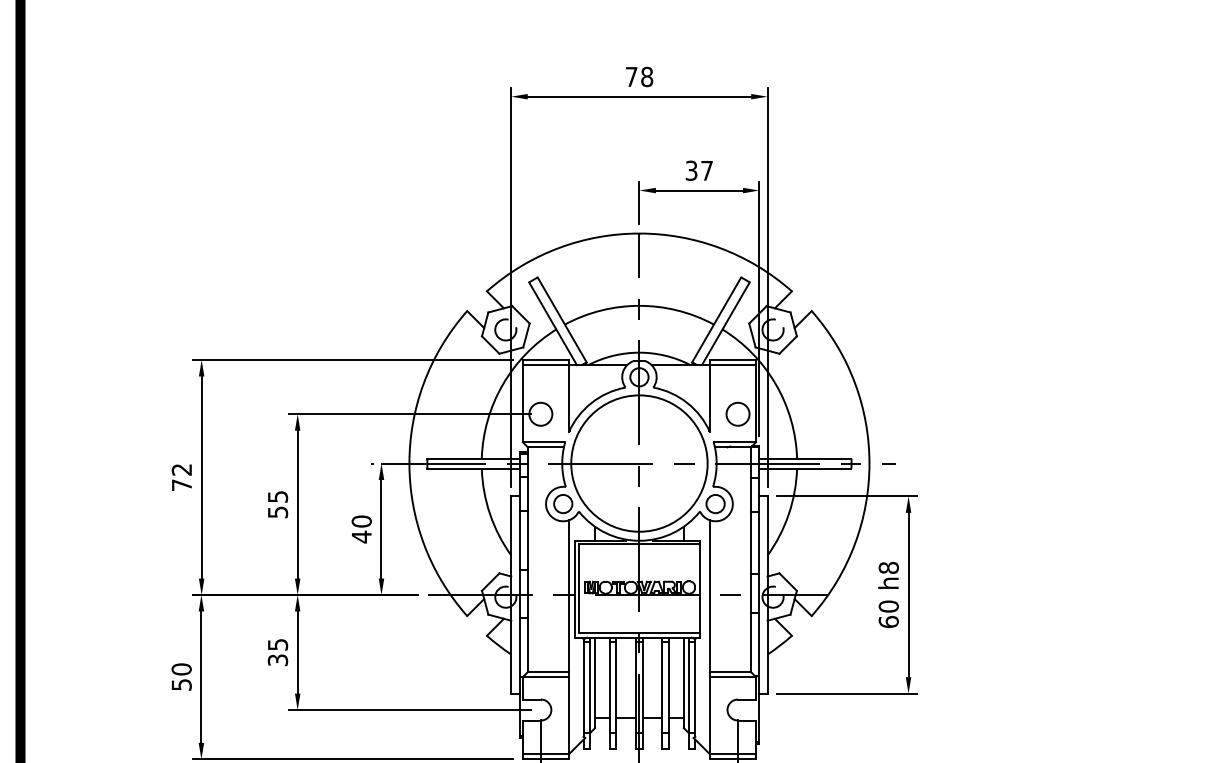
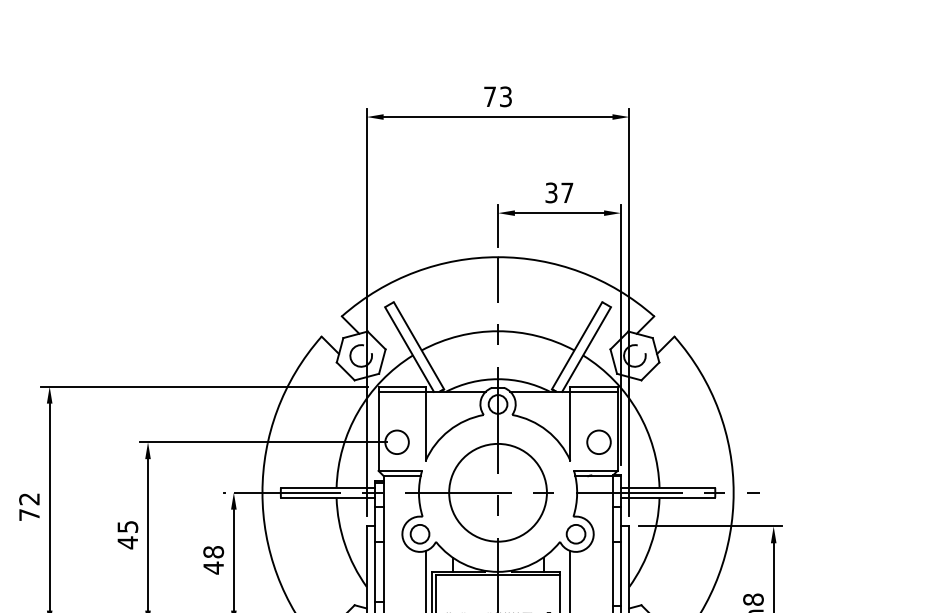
text: (647, 76) -> (506, 96), 78 -> 73
circle: (639, 463) -> (498, 492), size x0.7
text: (278, 512) -> (128, 542), 55 -> 45
text: (361, 521) -> (213, 552), 40 -> 48

